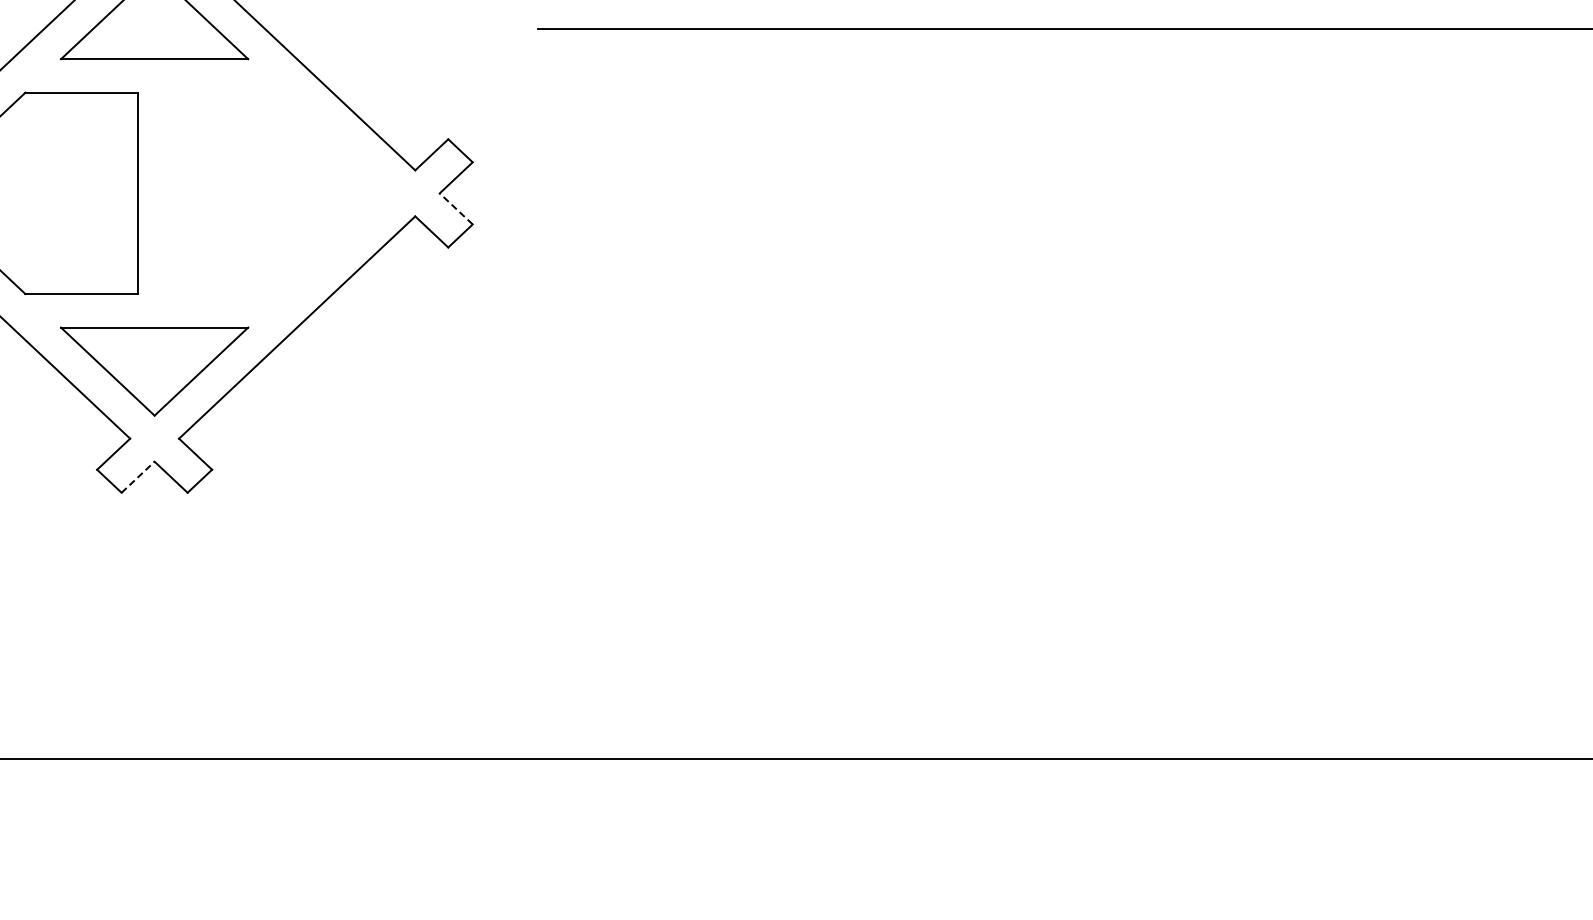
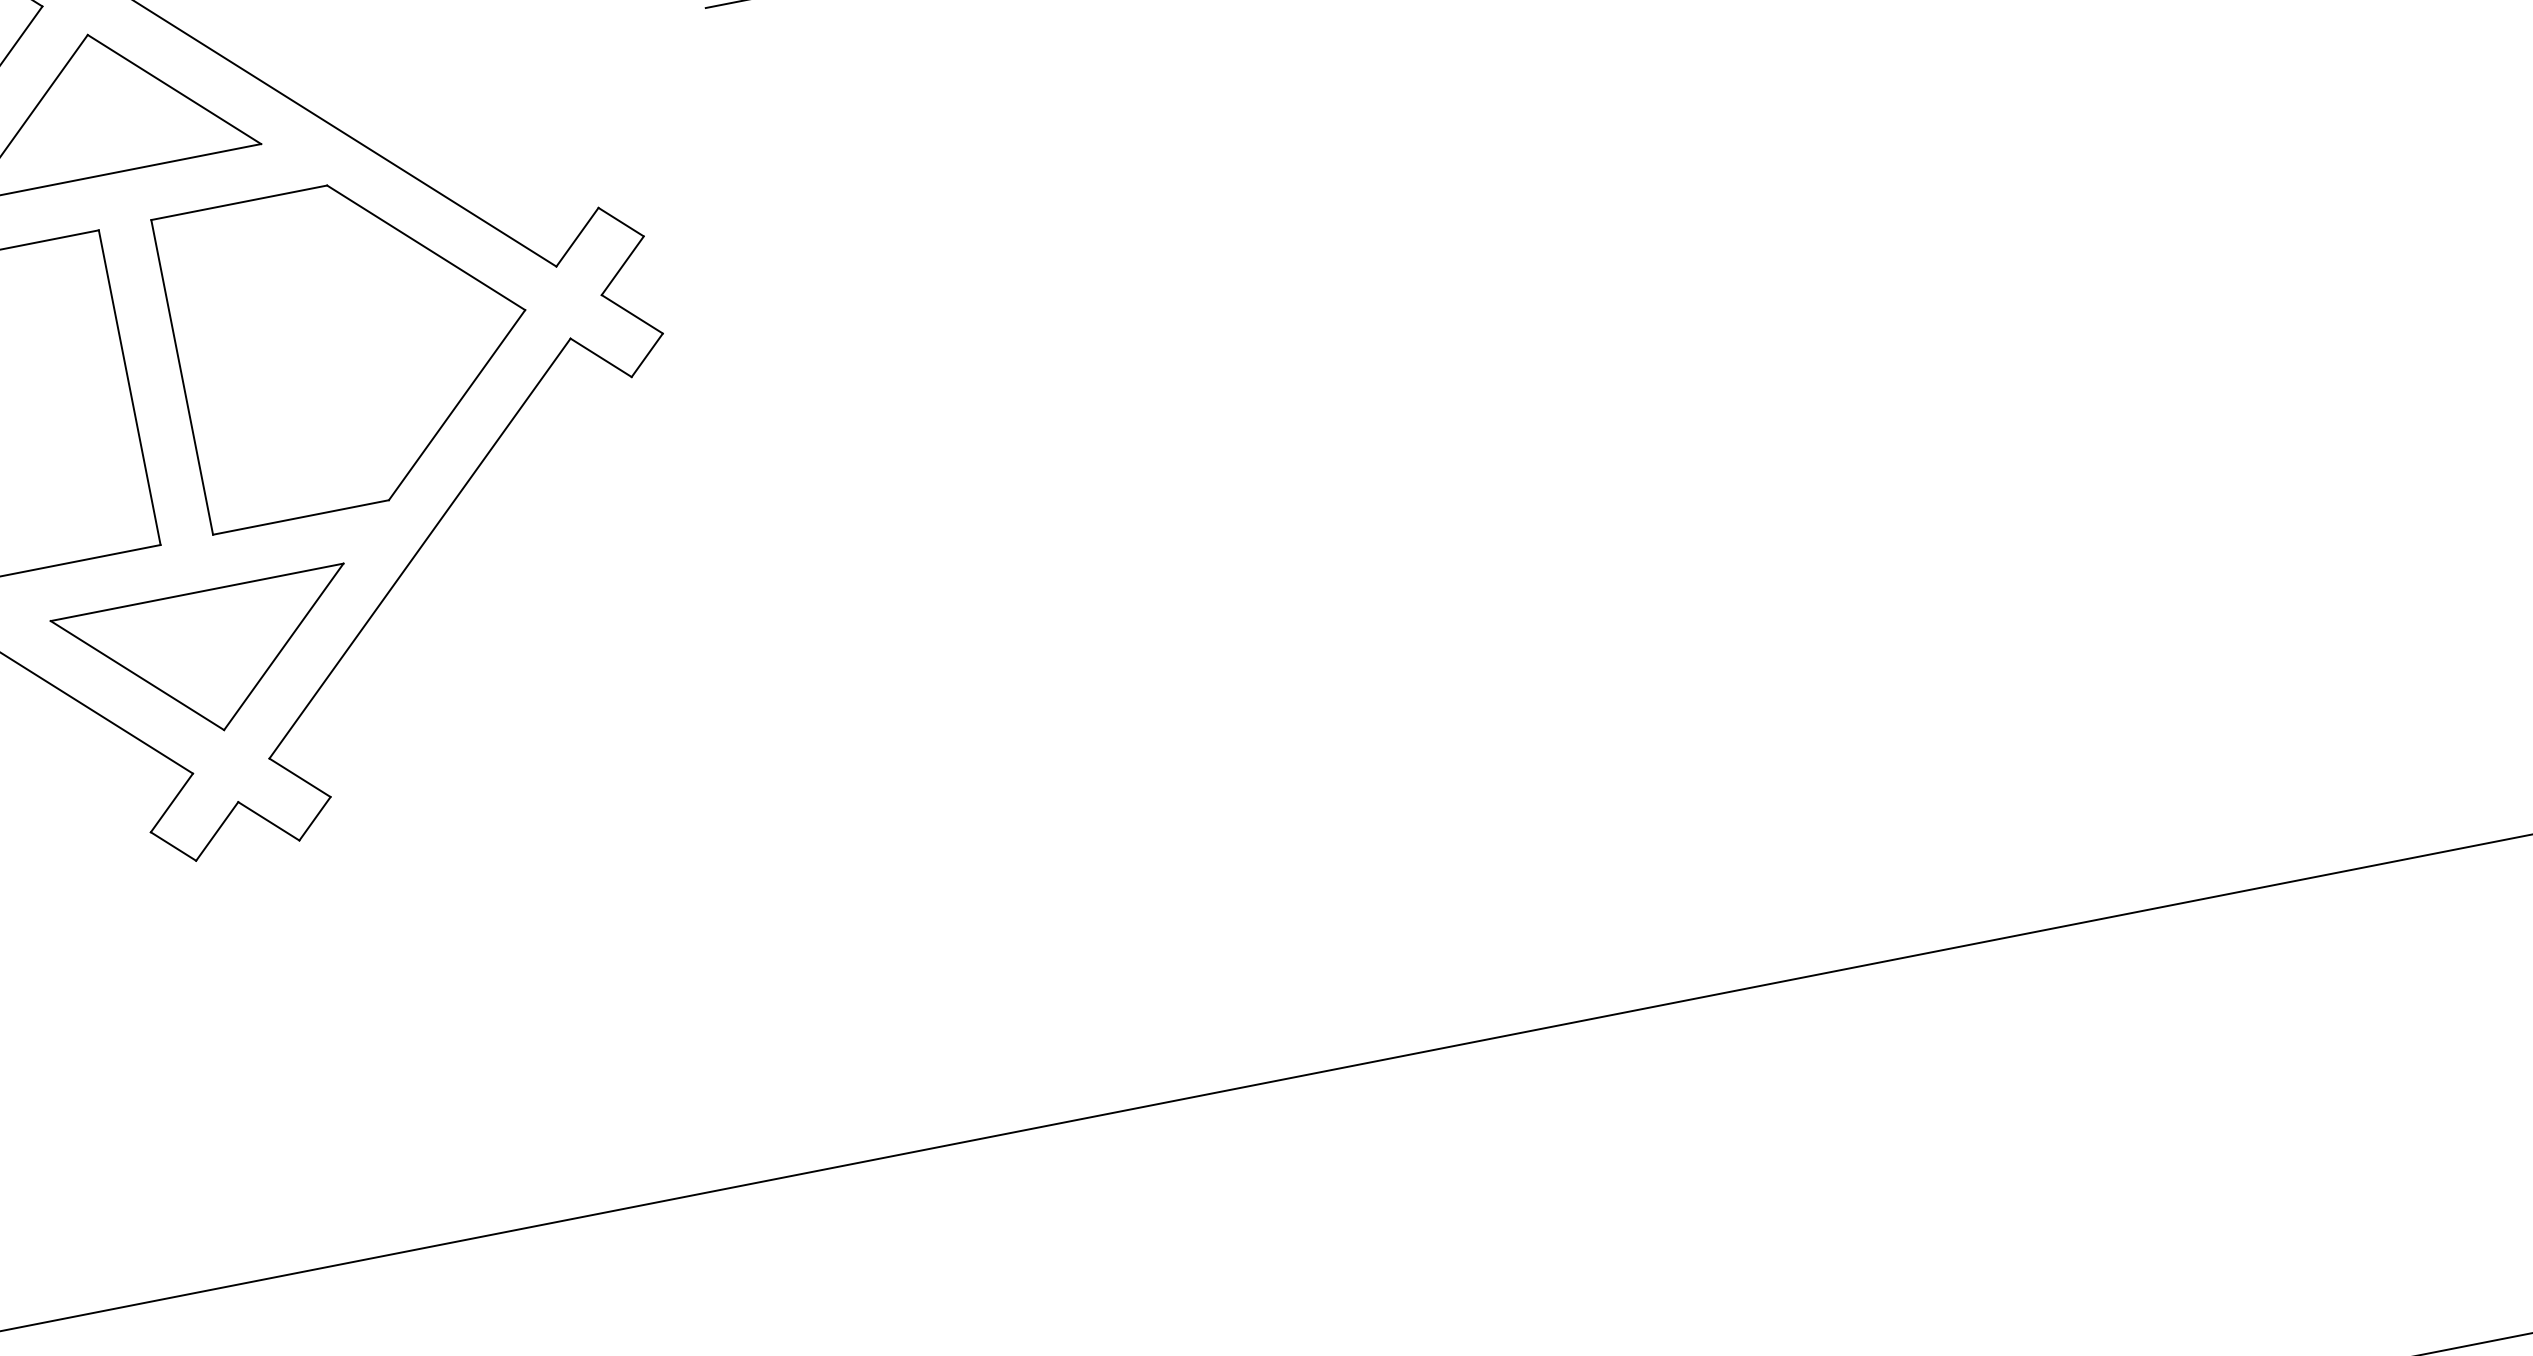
part: (280, 192) -> (352, 342), added
line: (456, 208) -> (632, 313), dashed -> solid
line: (138, 477) -> (217, 831), dashed -> solid

